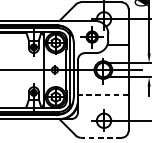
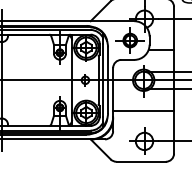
line: (103, 95) -> (143, 110), dashed -> solid
line: (101, 137) -> (141, 161), dashed -> solid

